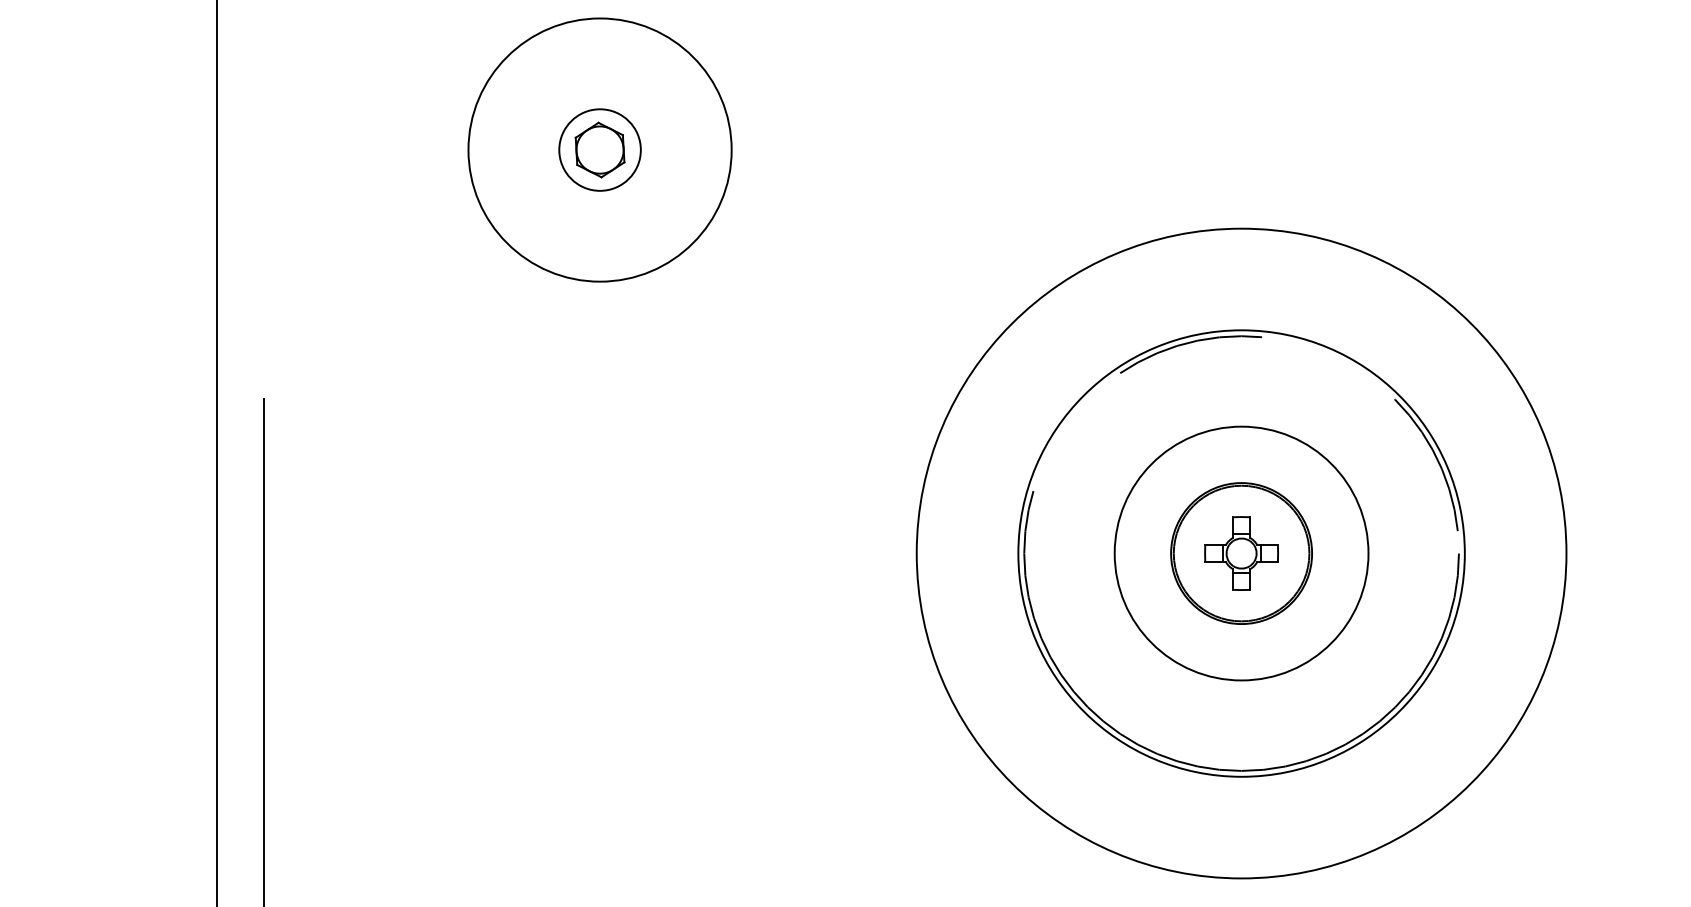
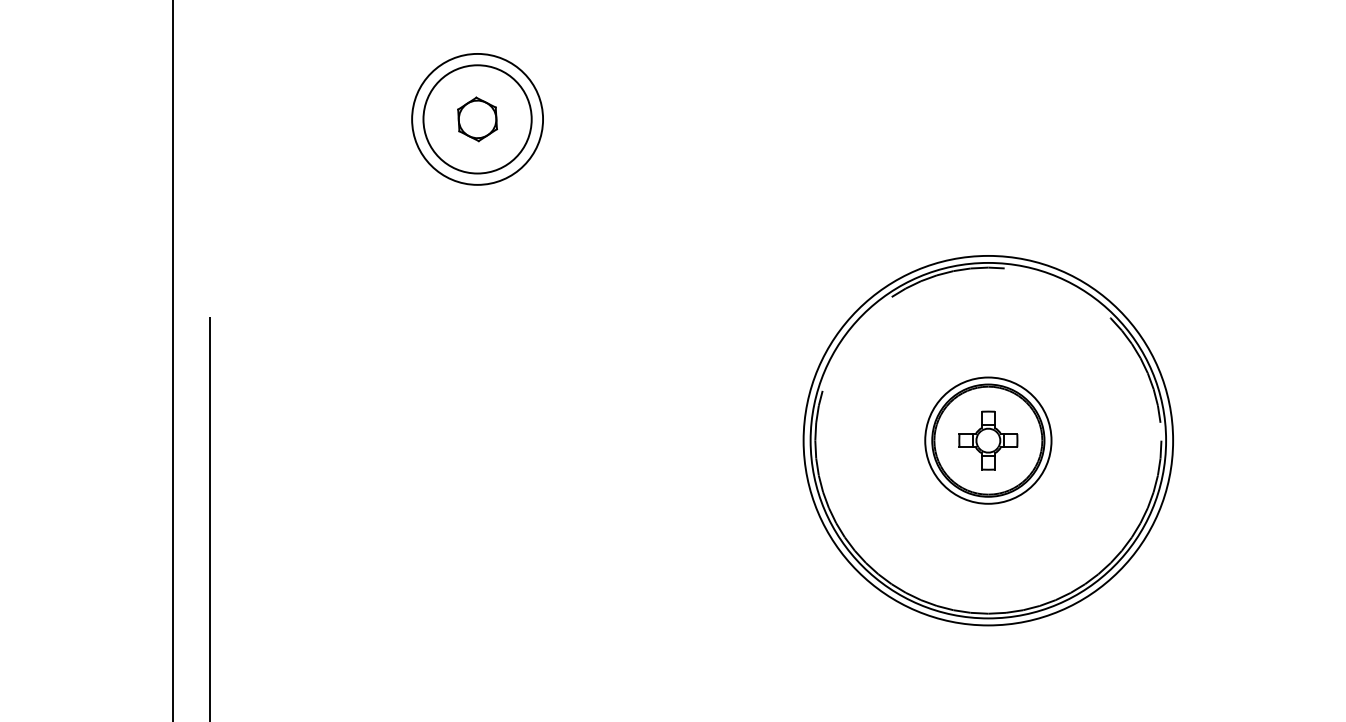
circle: (599, 149) -> (477, 118), size x0.62
circle: (600, 150) -> (477, 119), size x1.67
circle: (1241, 553) -> (988, 440), size x0.62
circle: (1241, 553) -> (988, 440), size x0.71

